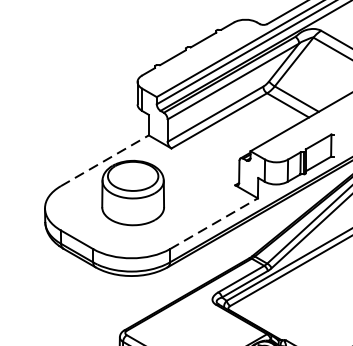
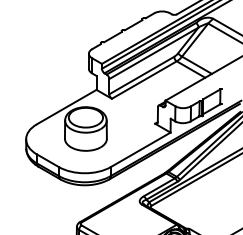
line: (105, 159) -> (67, 106), dashed -> solid
line: (215, 223) -> (141, 149), dashed -> solid

